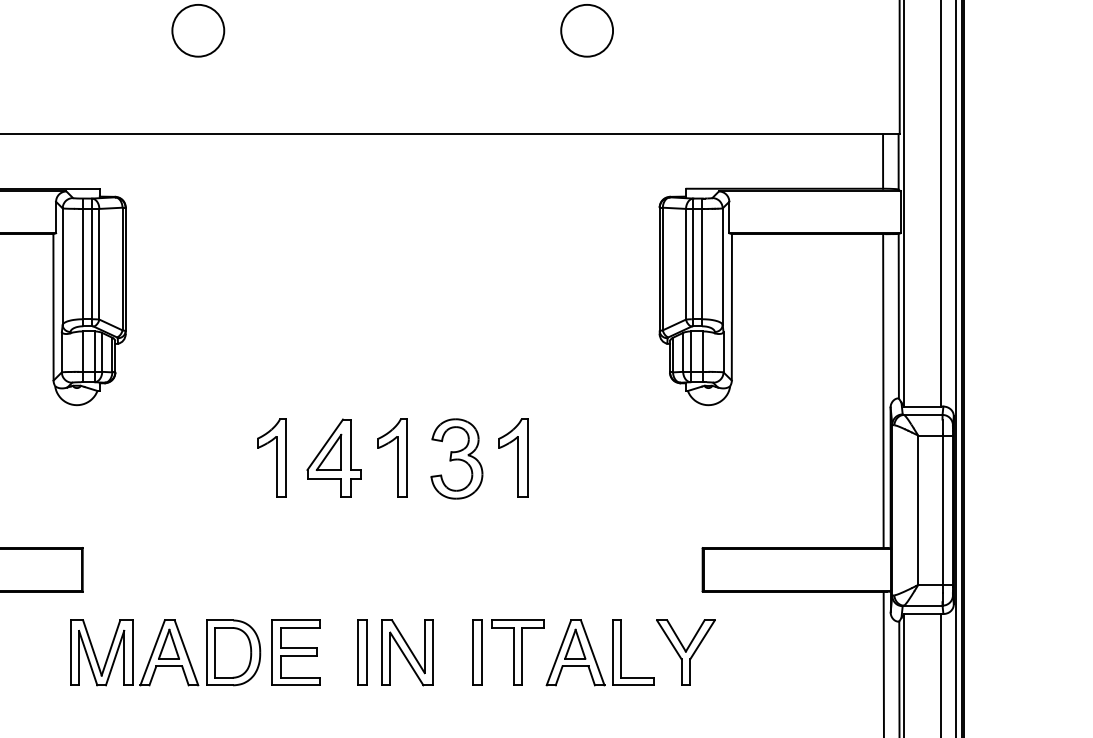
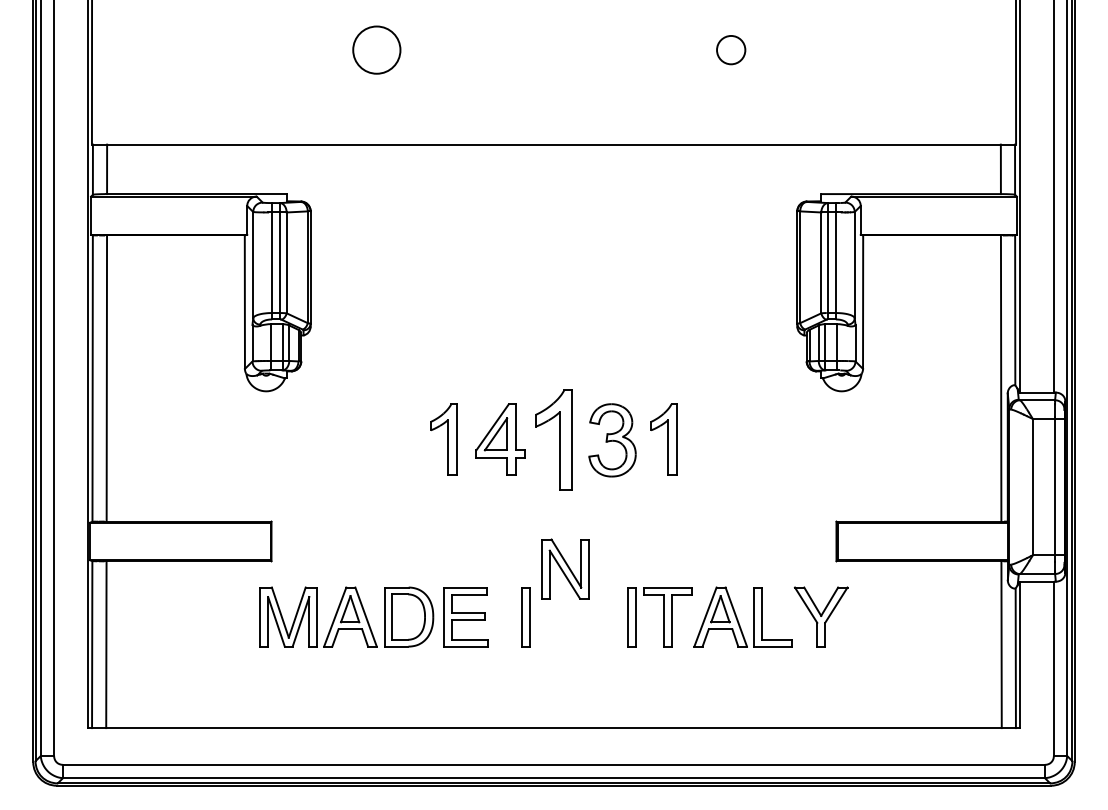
circle: (586, 30) -> (730, 49), size x0.6
part: (392, 458) -> (553, 439), size x1.4
part: (407, 652) -> (565, 568), moved

